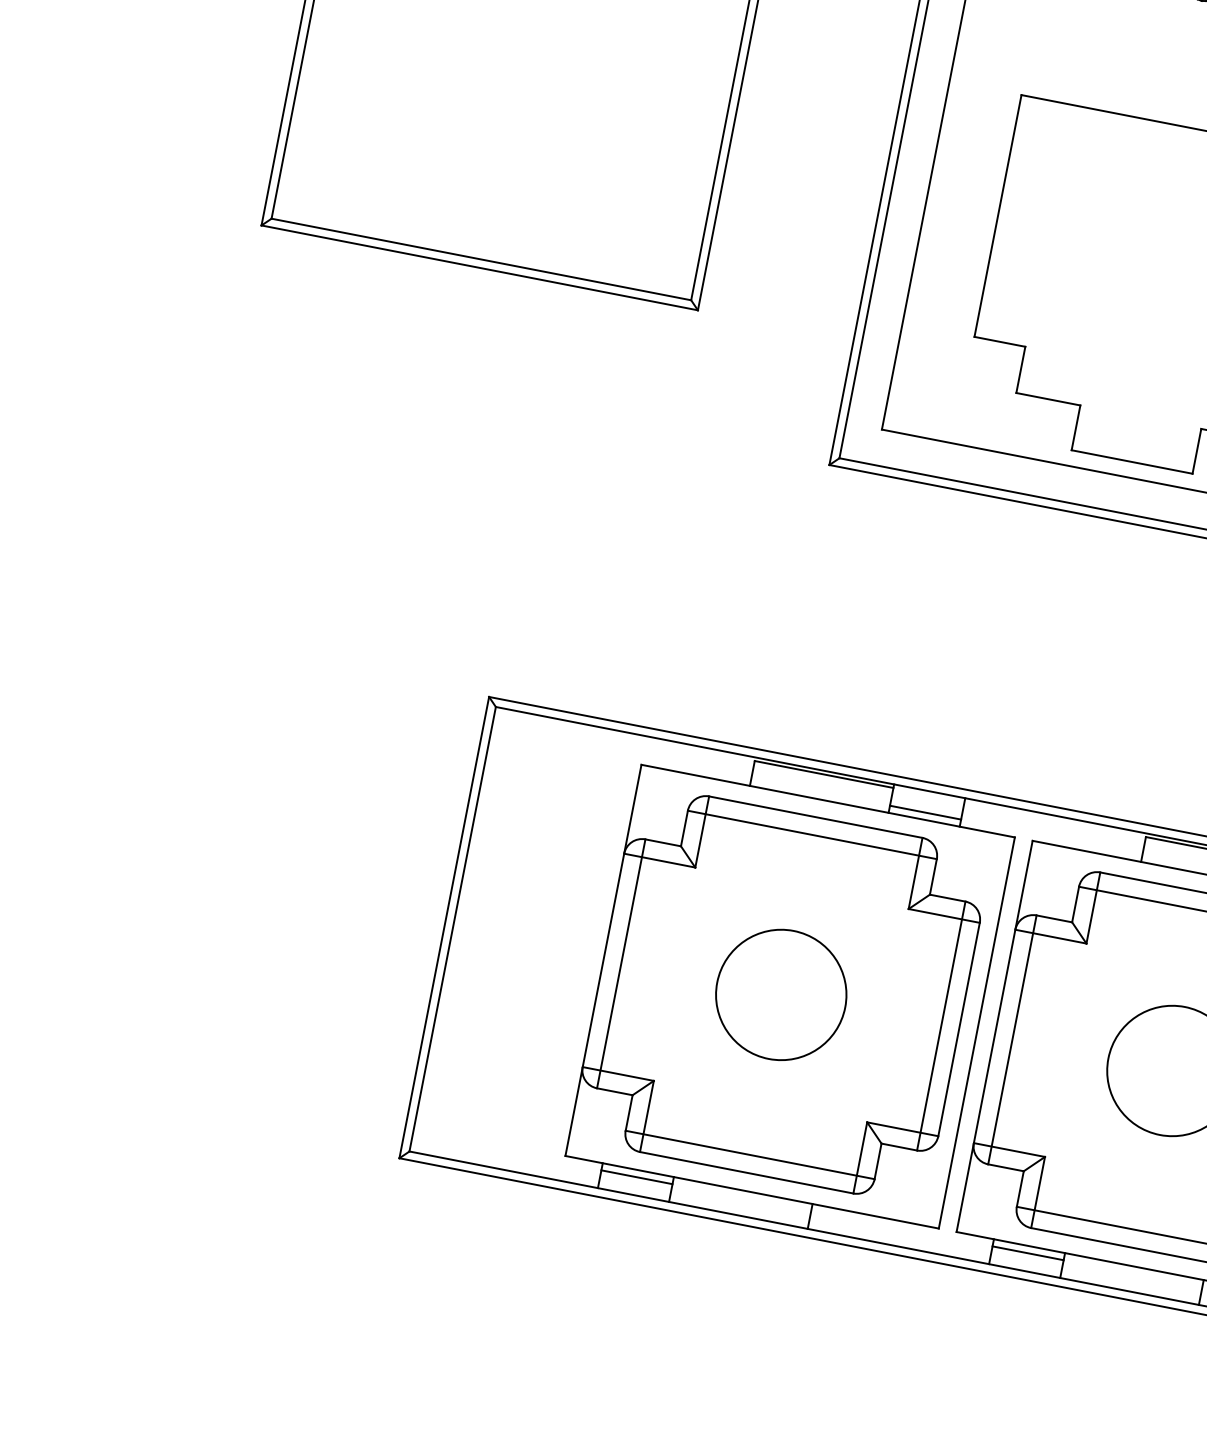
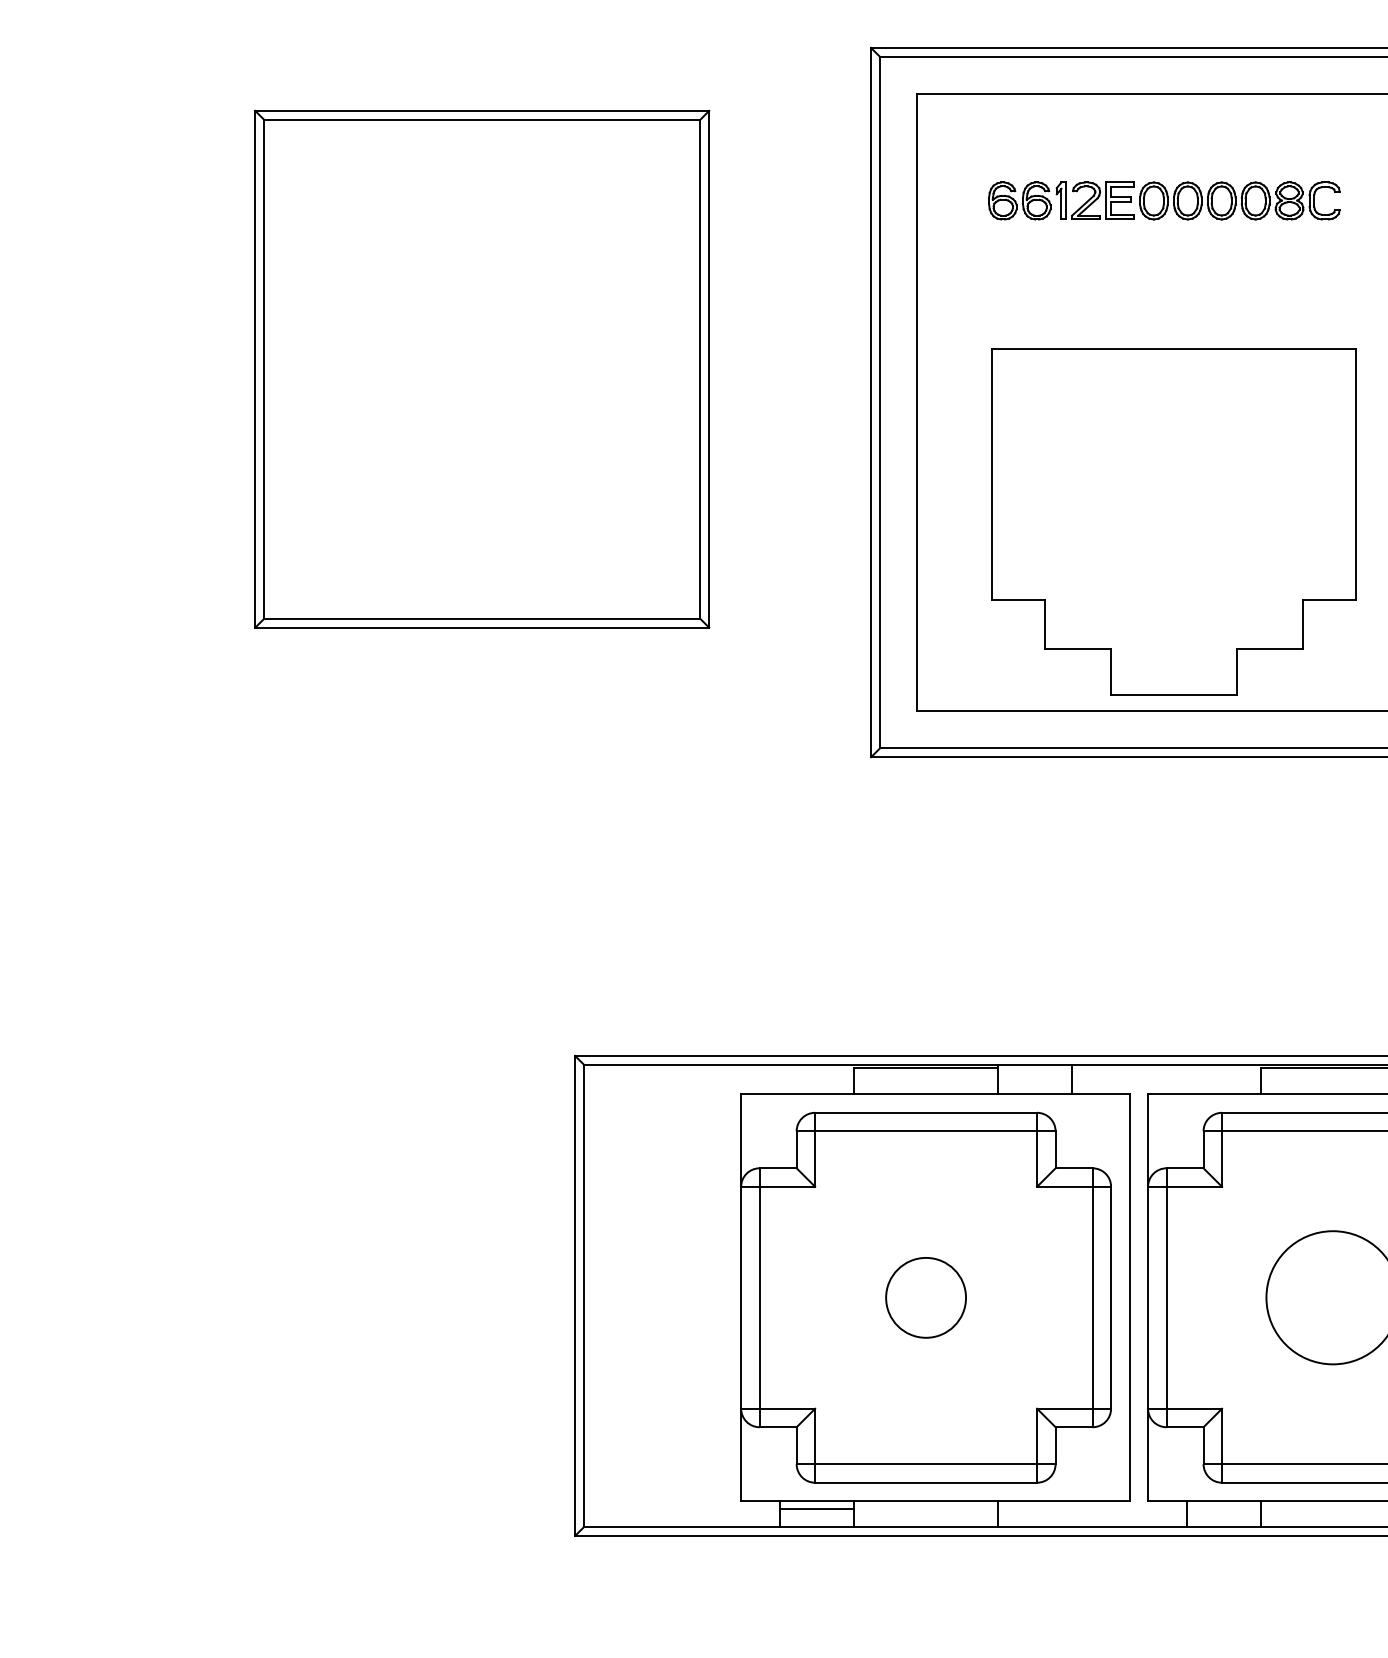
line: (925, 812) -> (1035, 1086), removed
circle: (780, 994) -> (925, 1297), size x0.6
line: (1027, 1253) -> (1223, 1508), removed

